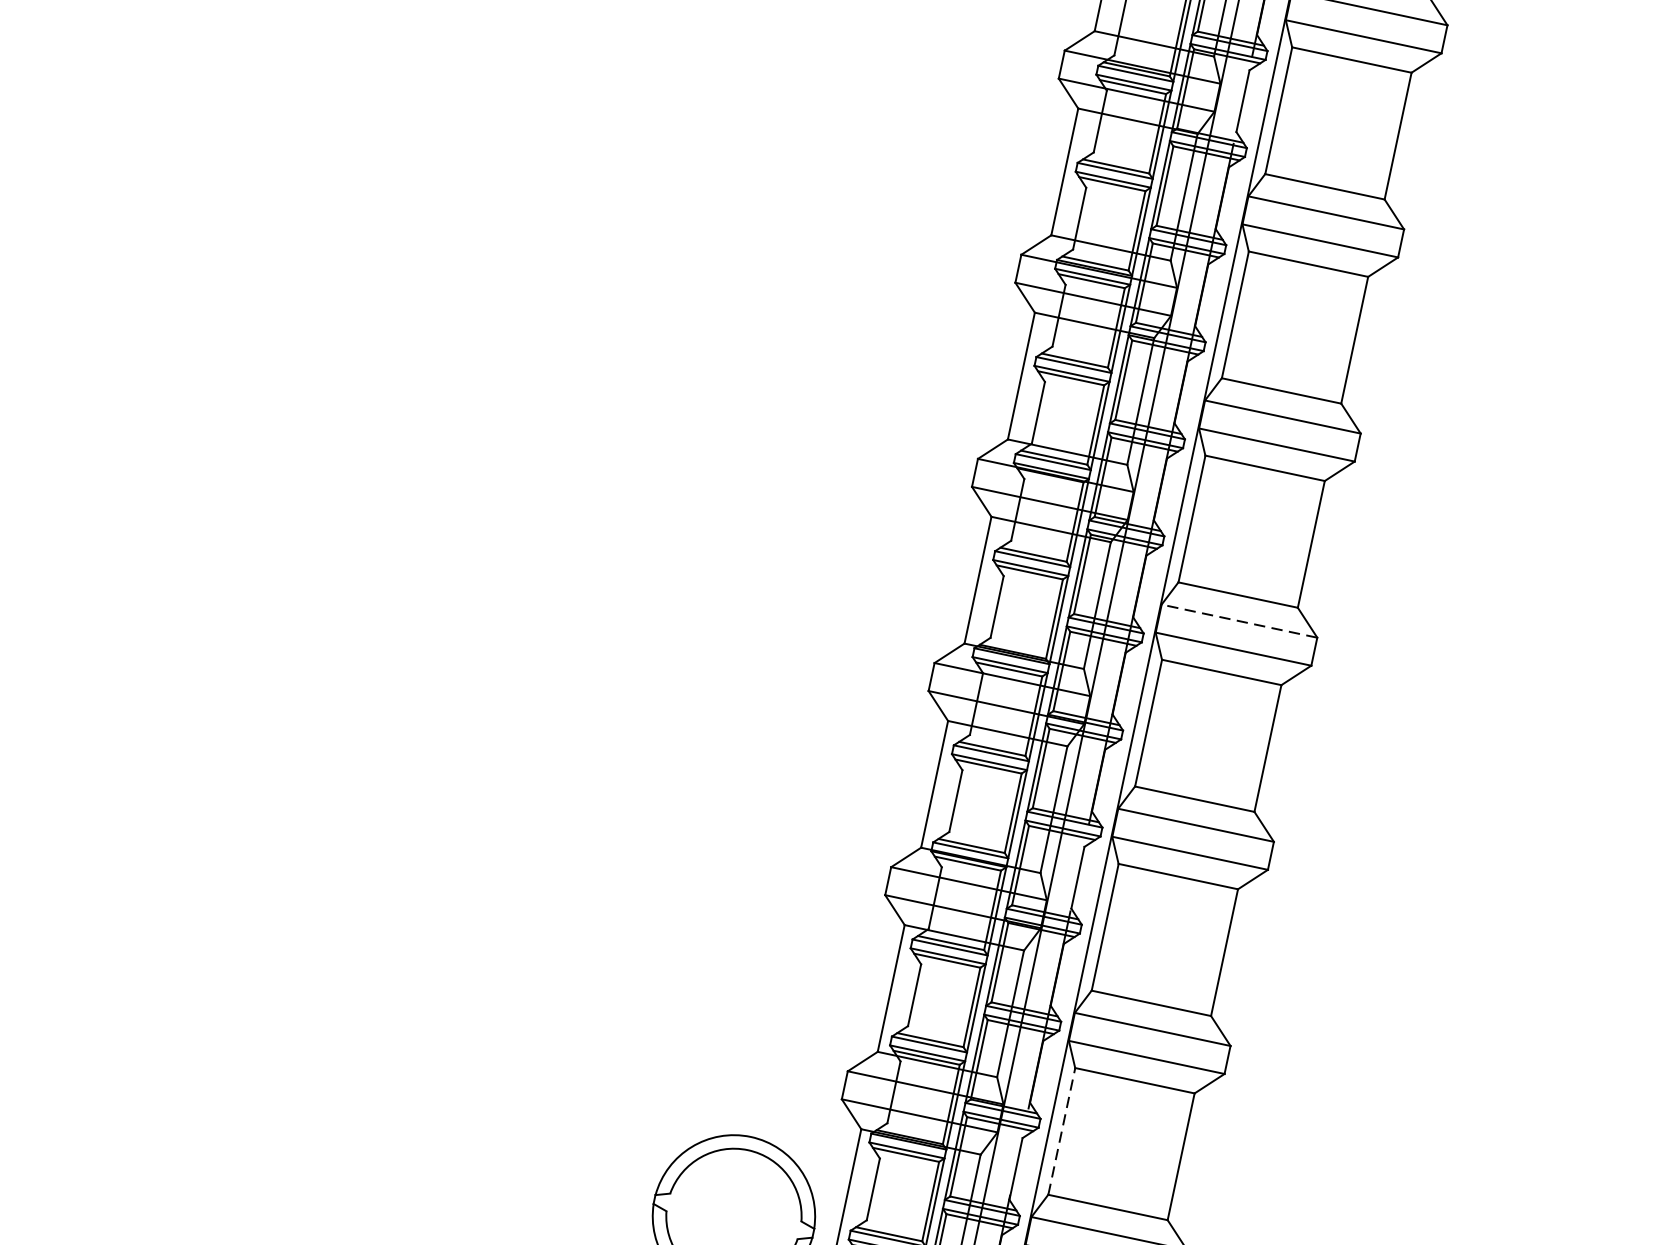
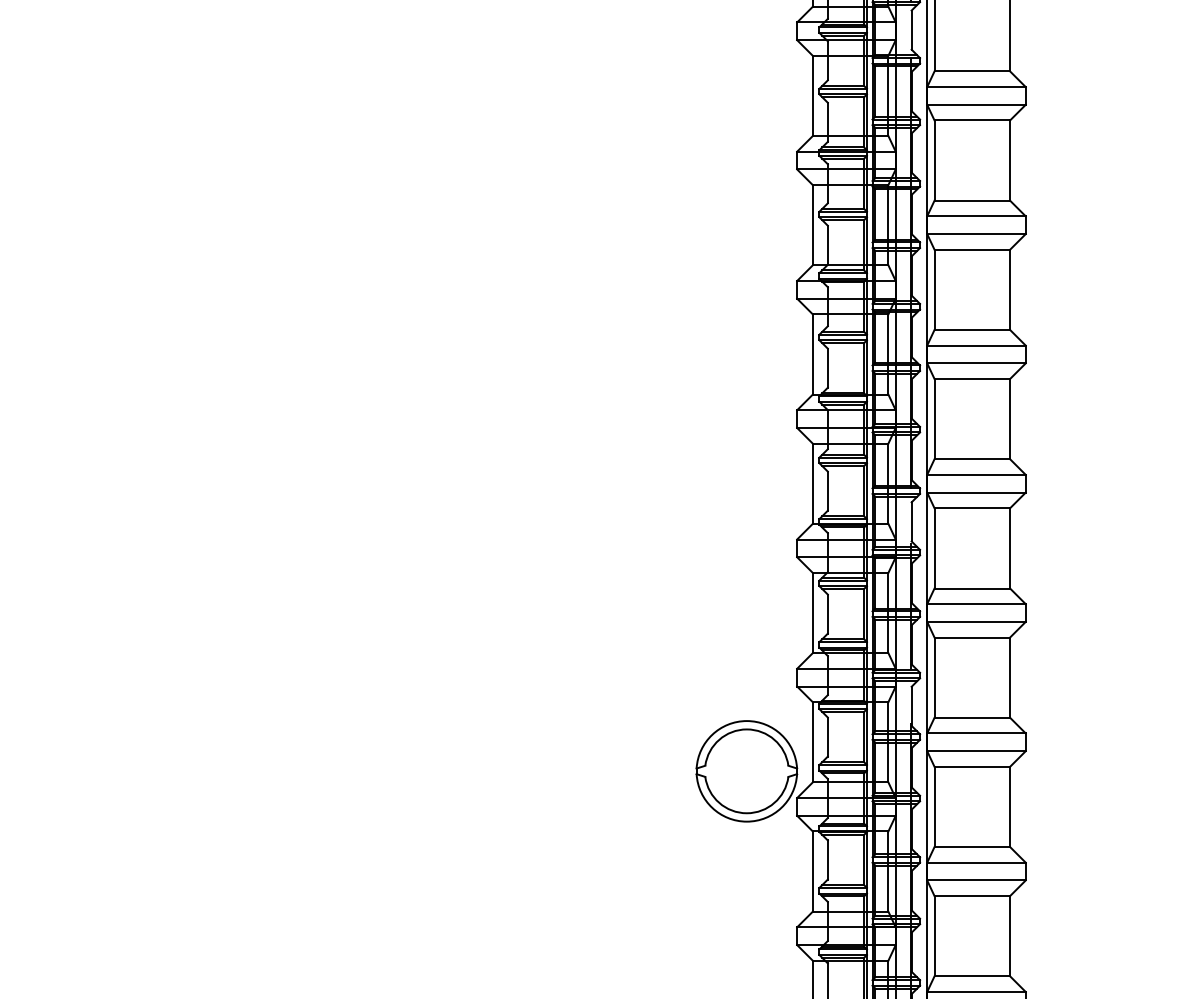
line: (1239, 620) -> (976, 345), dashed -> solid
line: (1061, 1131) -> (934, 677), dashed -> solid

